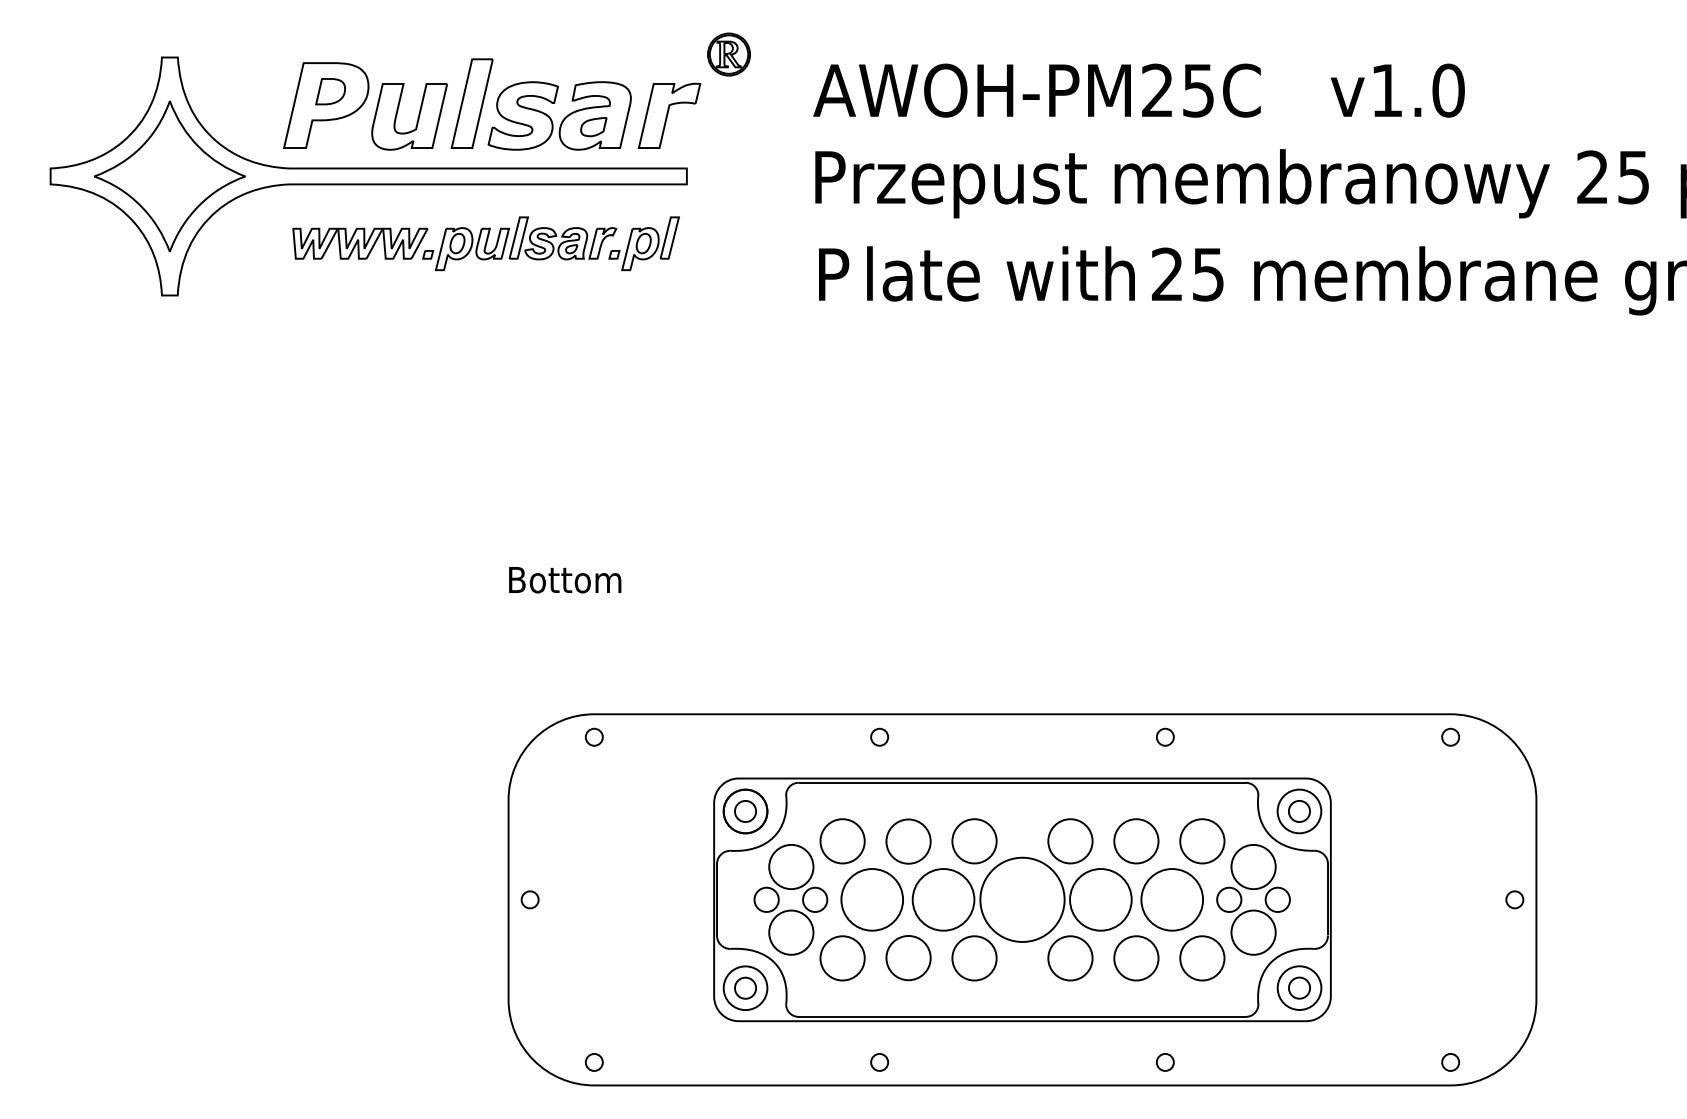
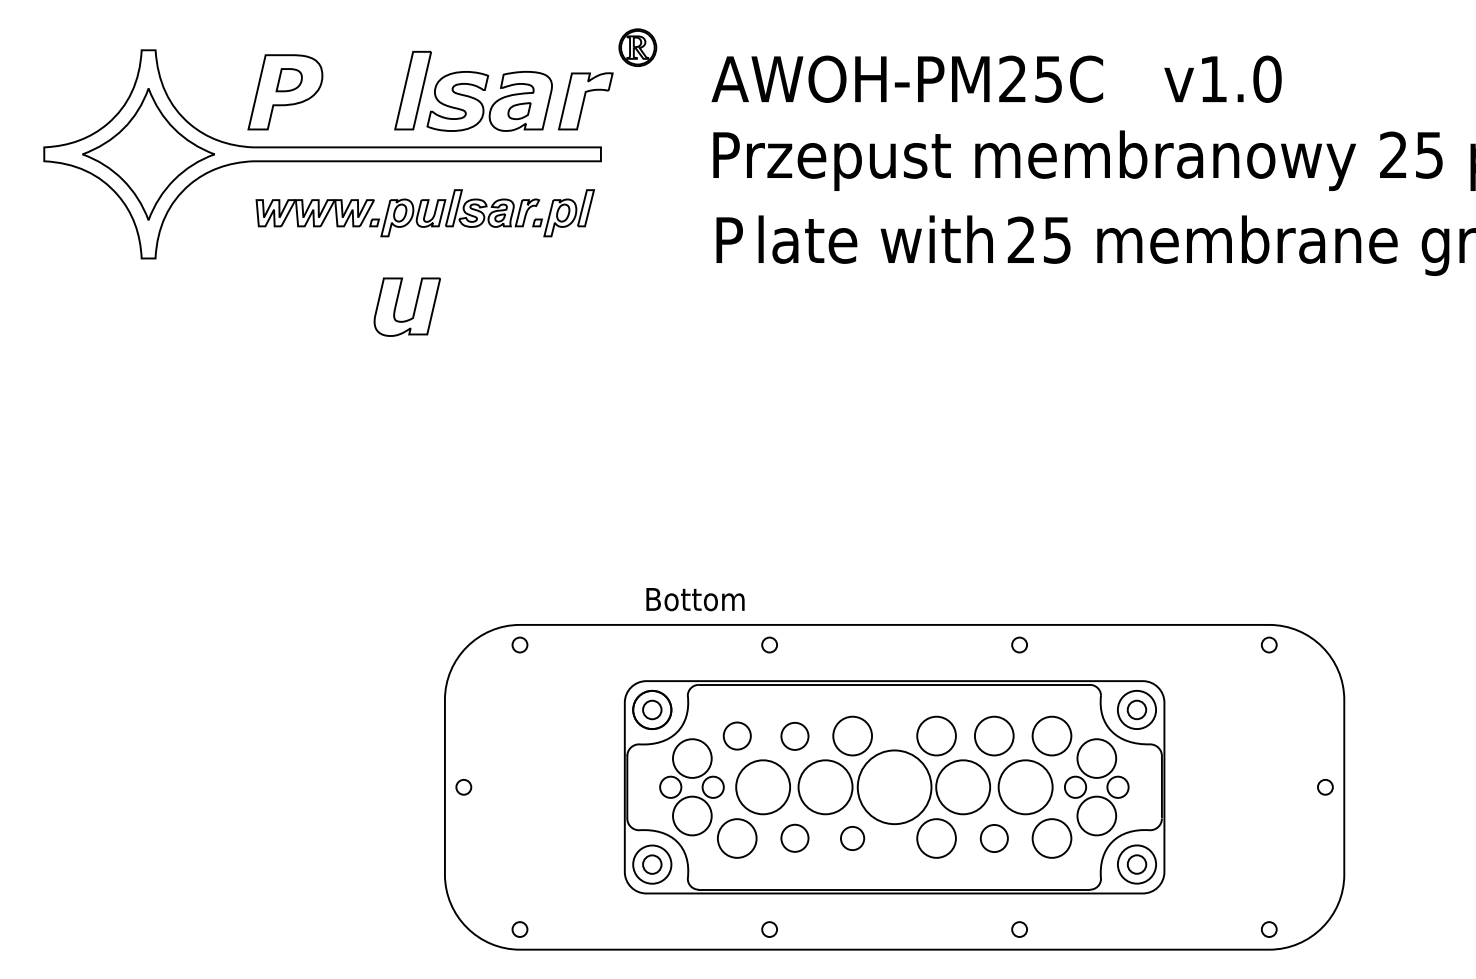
part: (417, 116) -> (414, 306), moved
text: (565, 580) -> (695, 599), moved
part: (842, 840) -> (737, 735), size x0.7
part: (908, 841) -> (794, 736), size x0.7
part: (908, 958) -> (794, 838), size x0.7
part: (974, 958) -> (852, 838), size x0.6
part: (1136, 958) -> (994, 838), size x0.7

